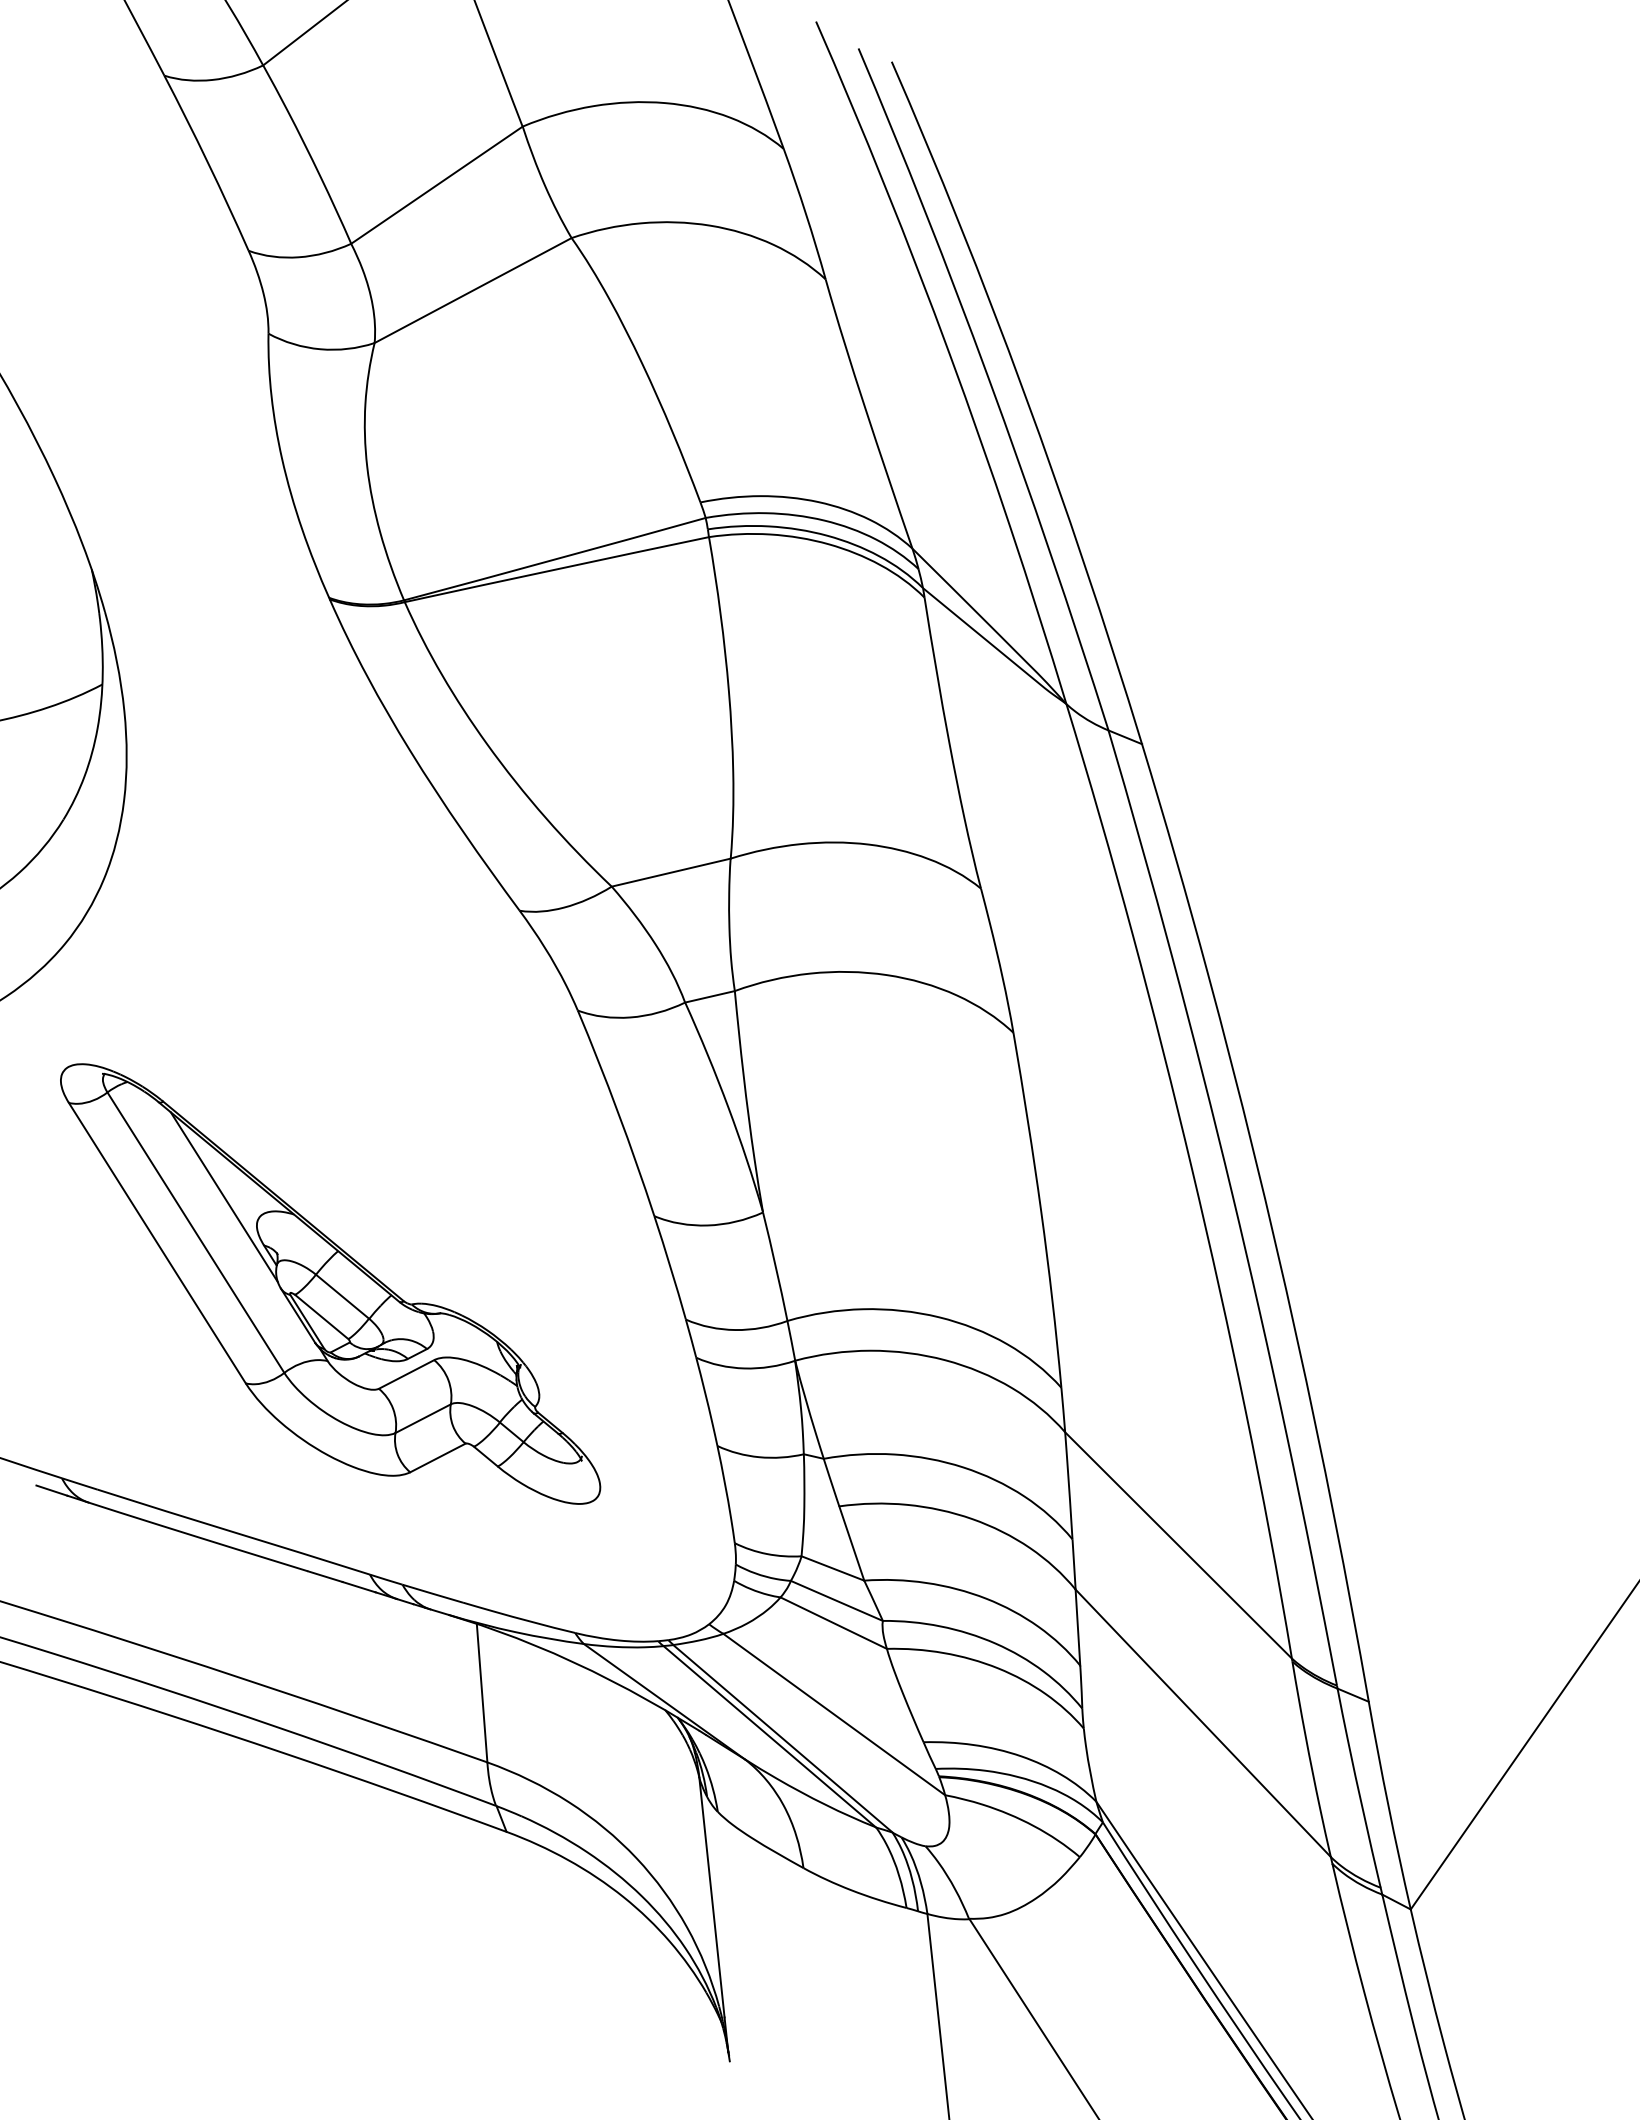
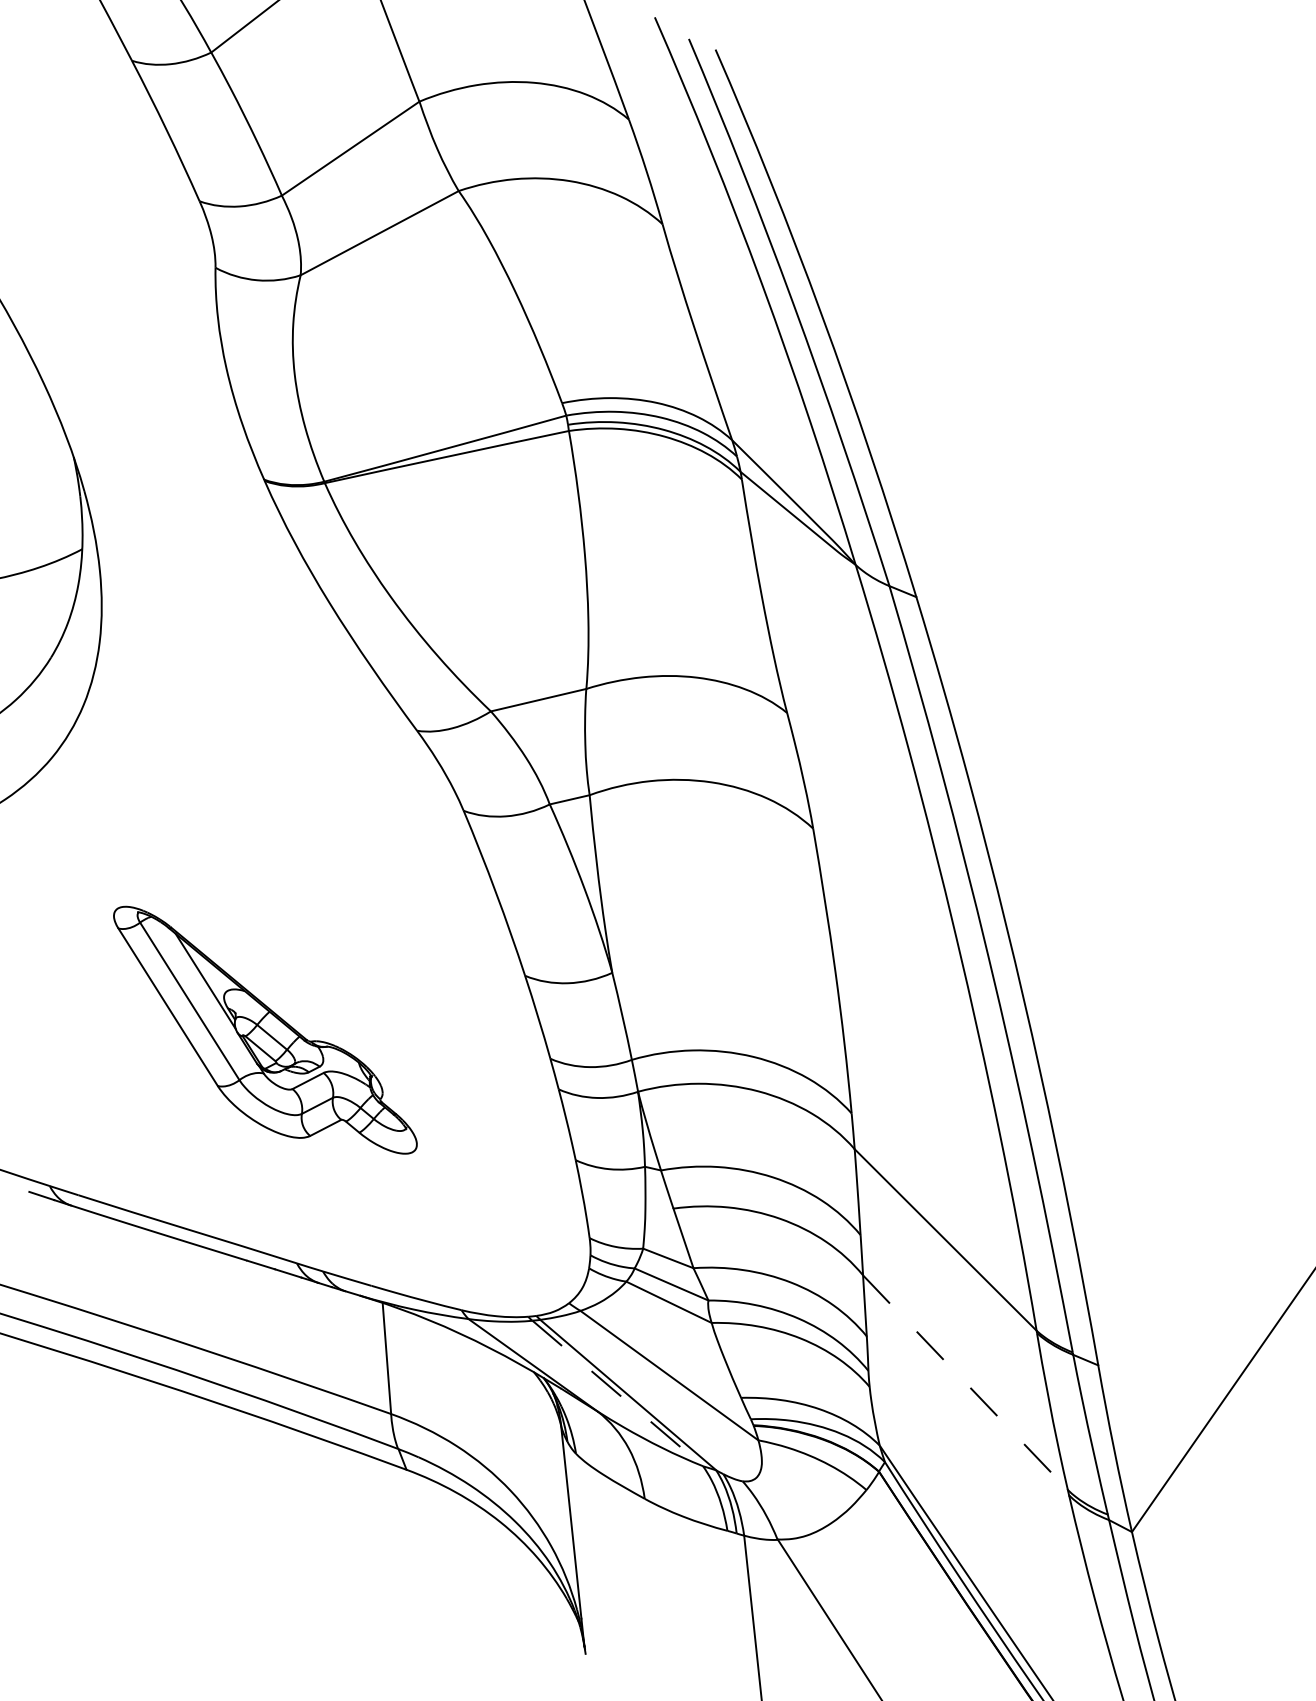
part: (330, 1283) -> (265, 1029), size x0.7
line: (1203, 1723) -> (965, 1382), solid -> dashed
line: (769, 1736) -> (617, 1393), solid -> dashed

